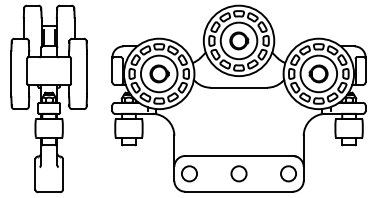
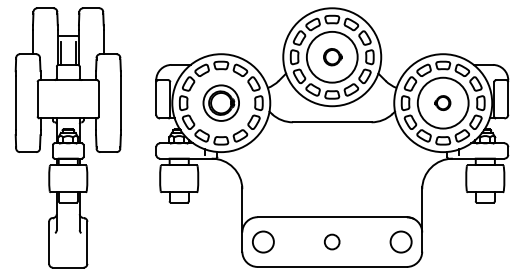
part: (239, 40) -> (332, 56), size x0.7
circle: (158, 73) -> (220, 102), size x0.7
part: (318, 73) -> (442, 102), size x0.6
circle: (238, 173) -> (331, 241), size x0.7

